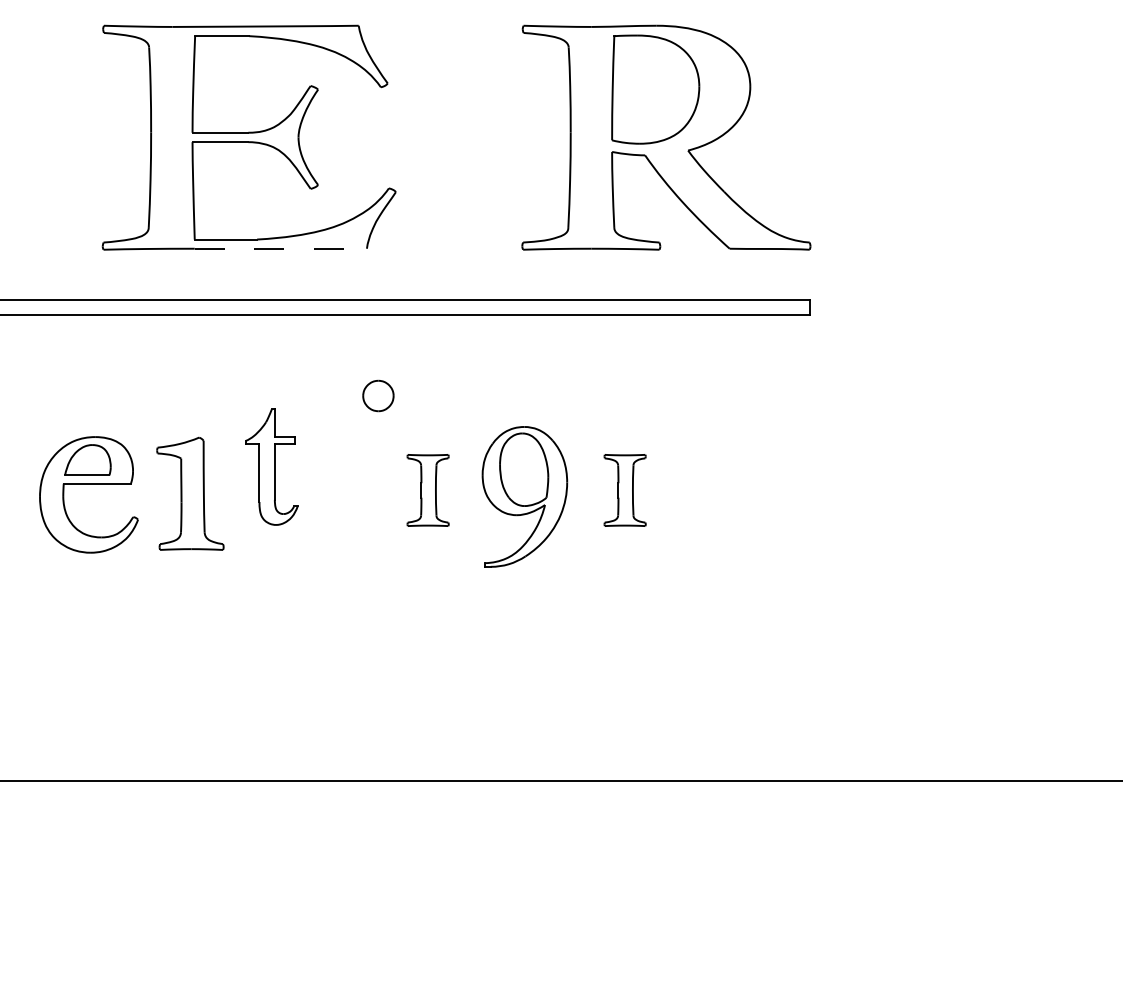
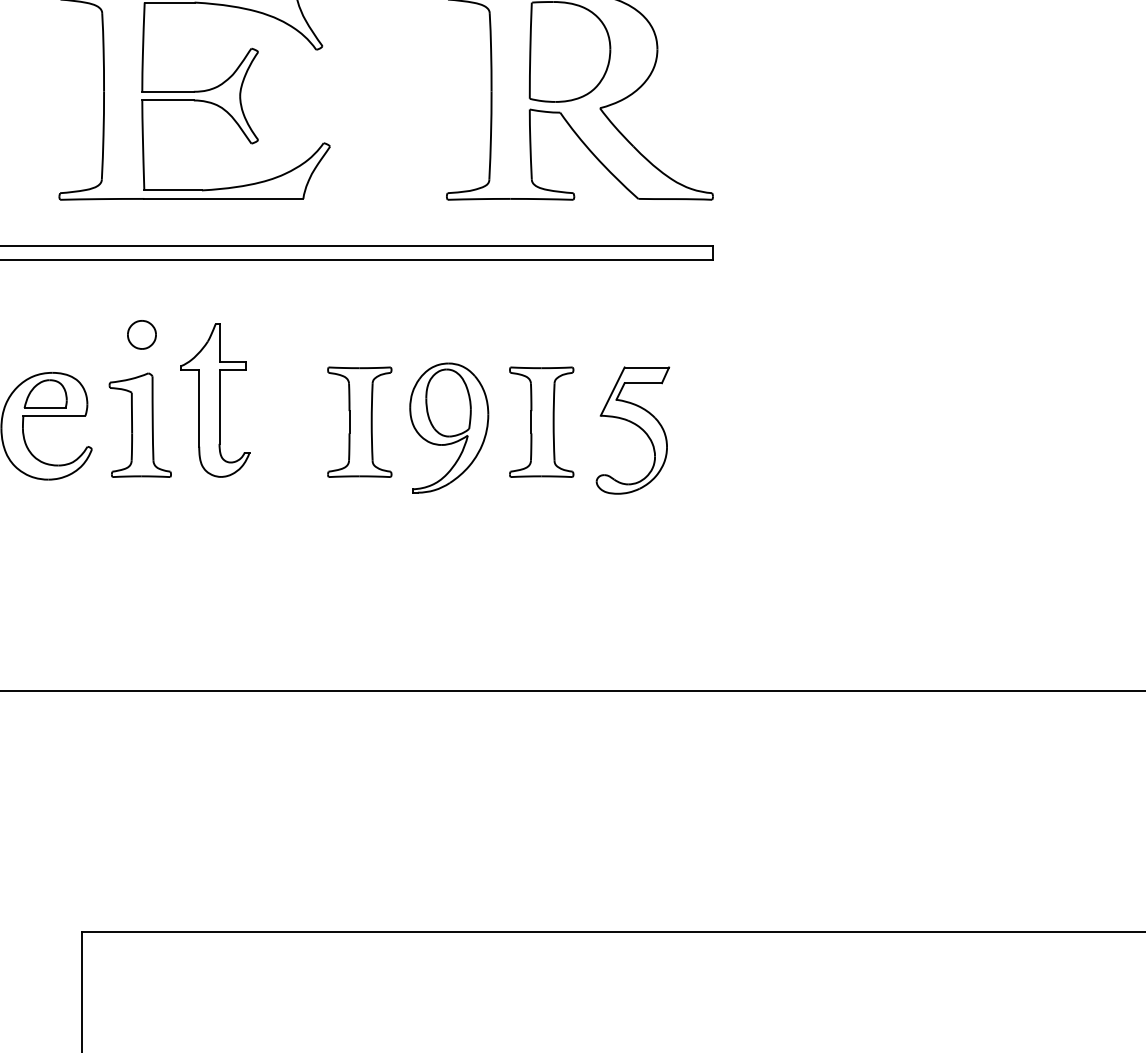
line: (280, 248) -> (223, 198), dashed -> solid
part: (377, 395) -> (141, 334), moved
part: (271, 467) -> (215, 400), size x1.43
part: (427, 489) -> (359, 421), size x1.67
part: (624, 489) -> (541, 421), size x1.67
part: (723, 499) -> (632, 430), added

